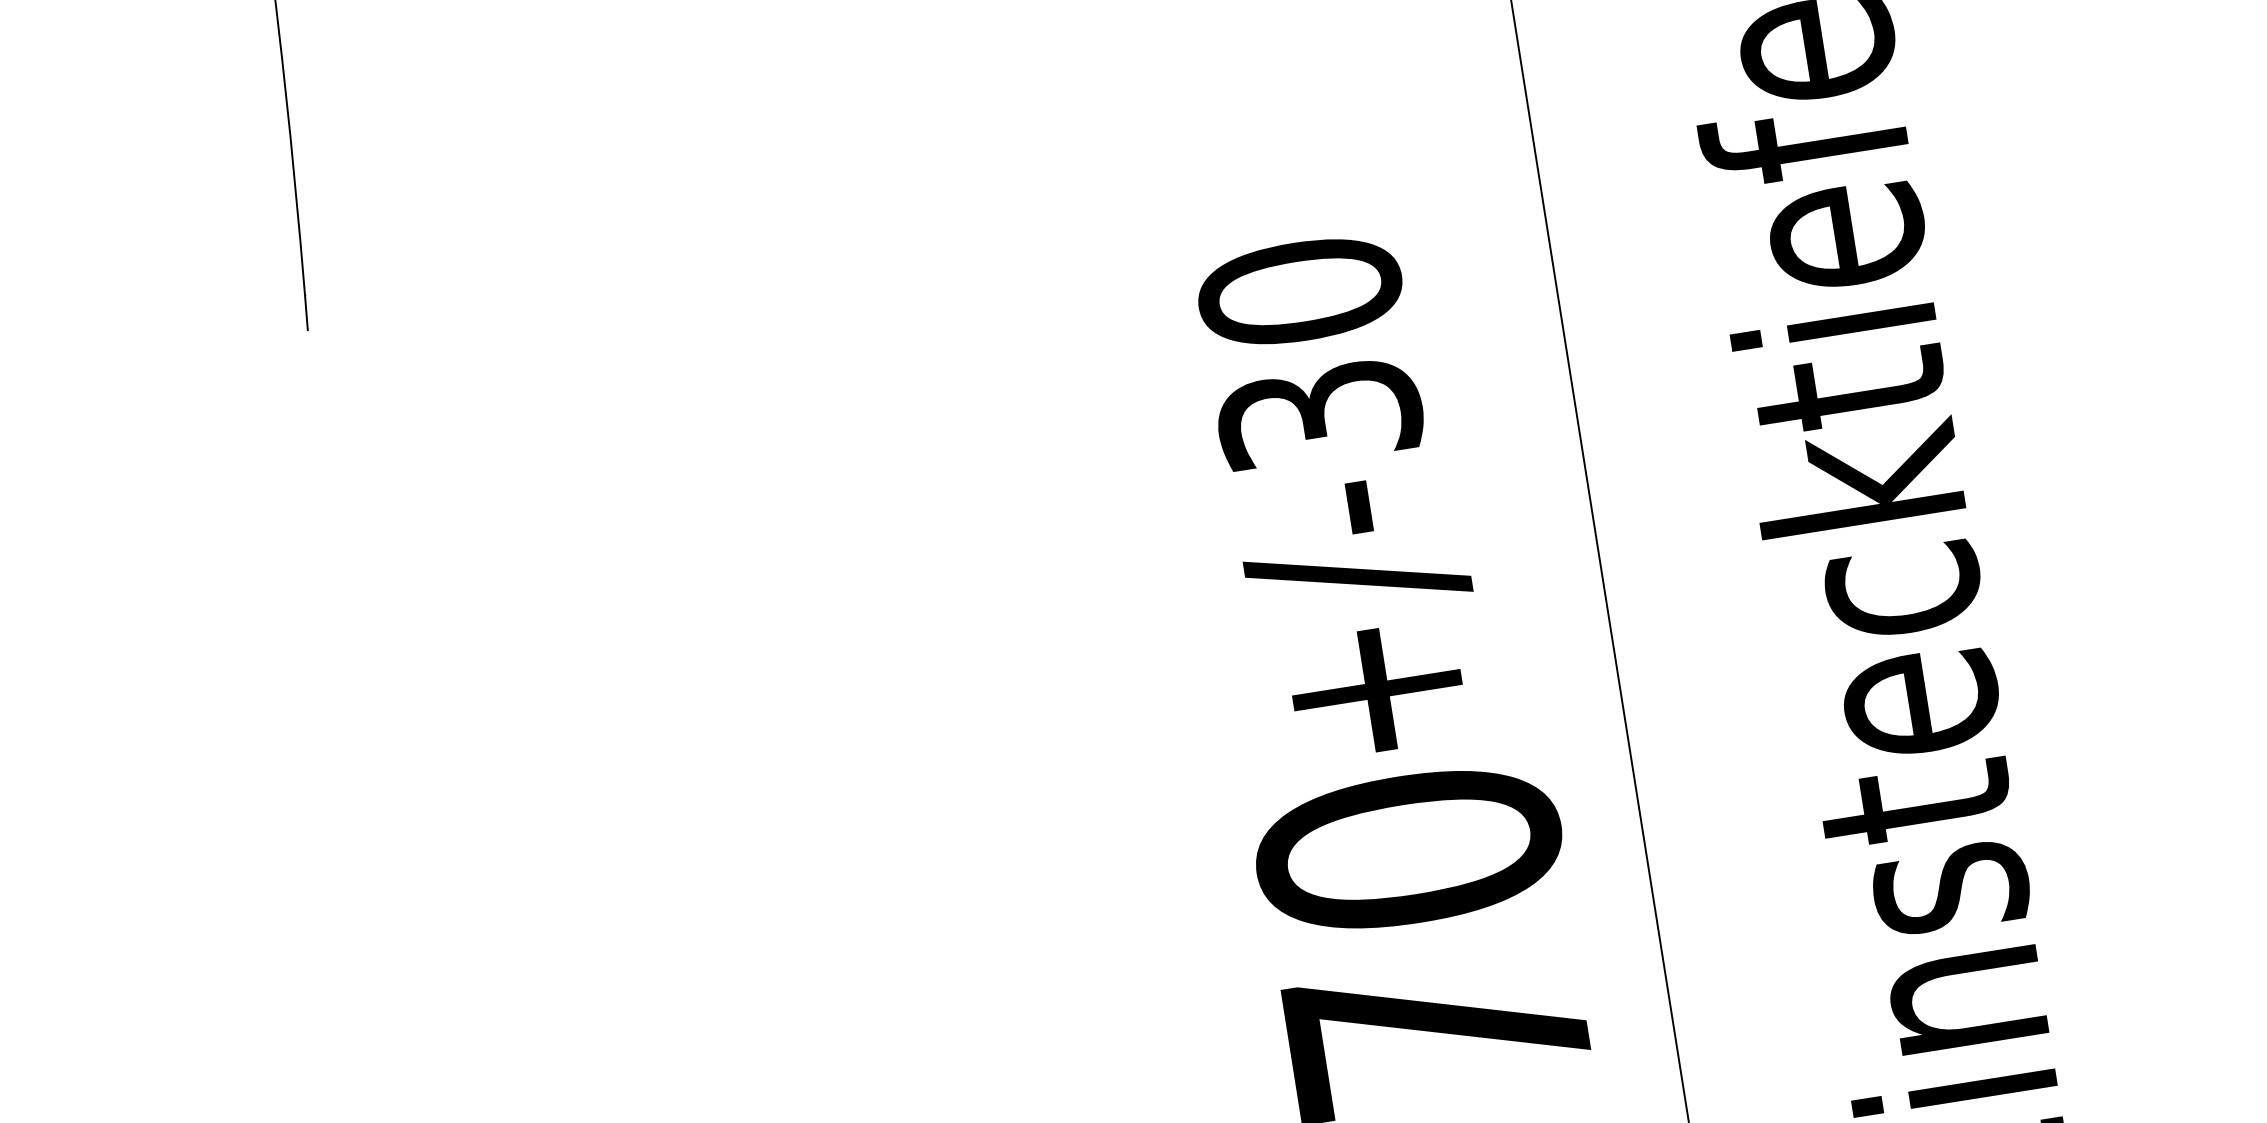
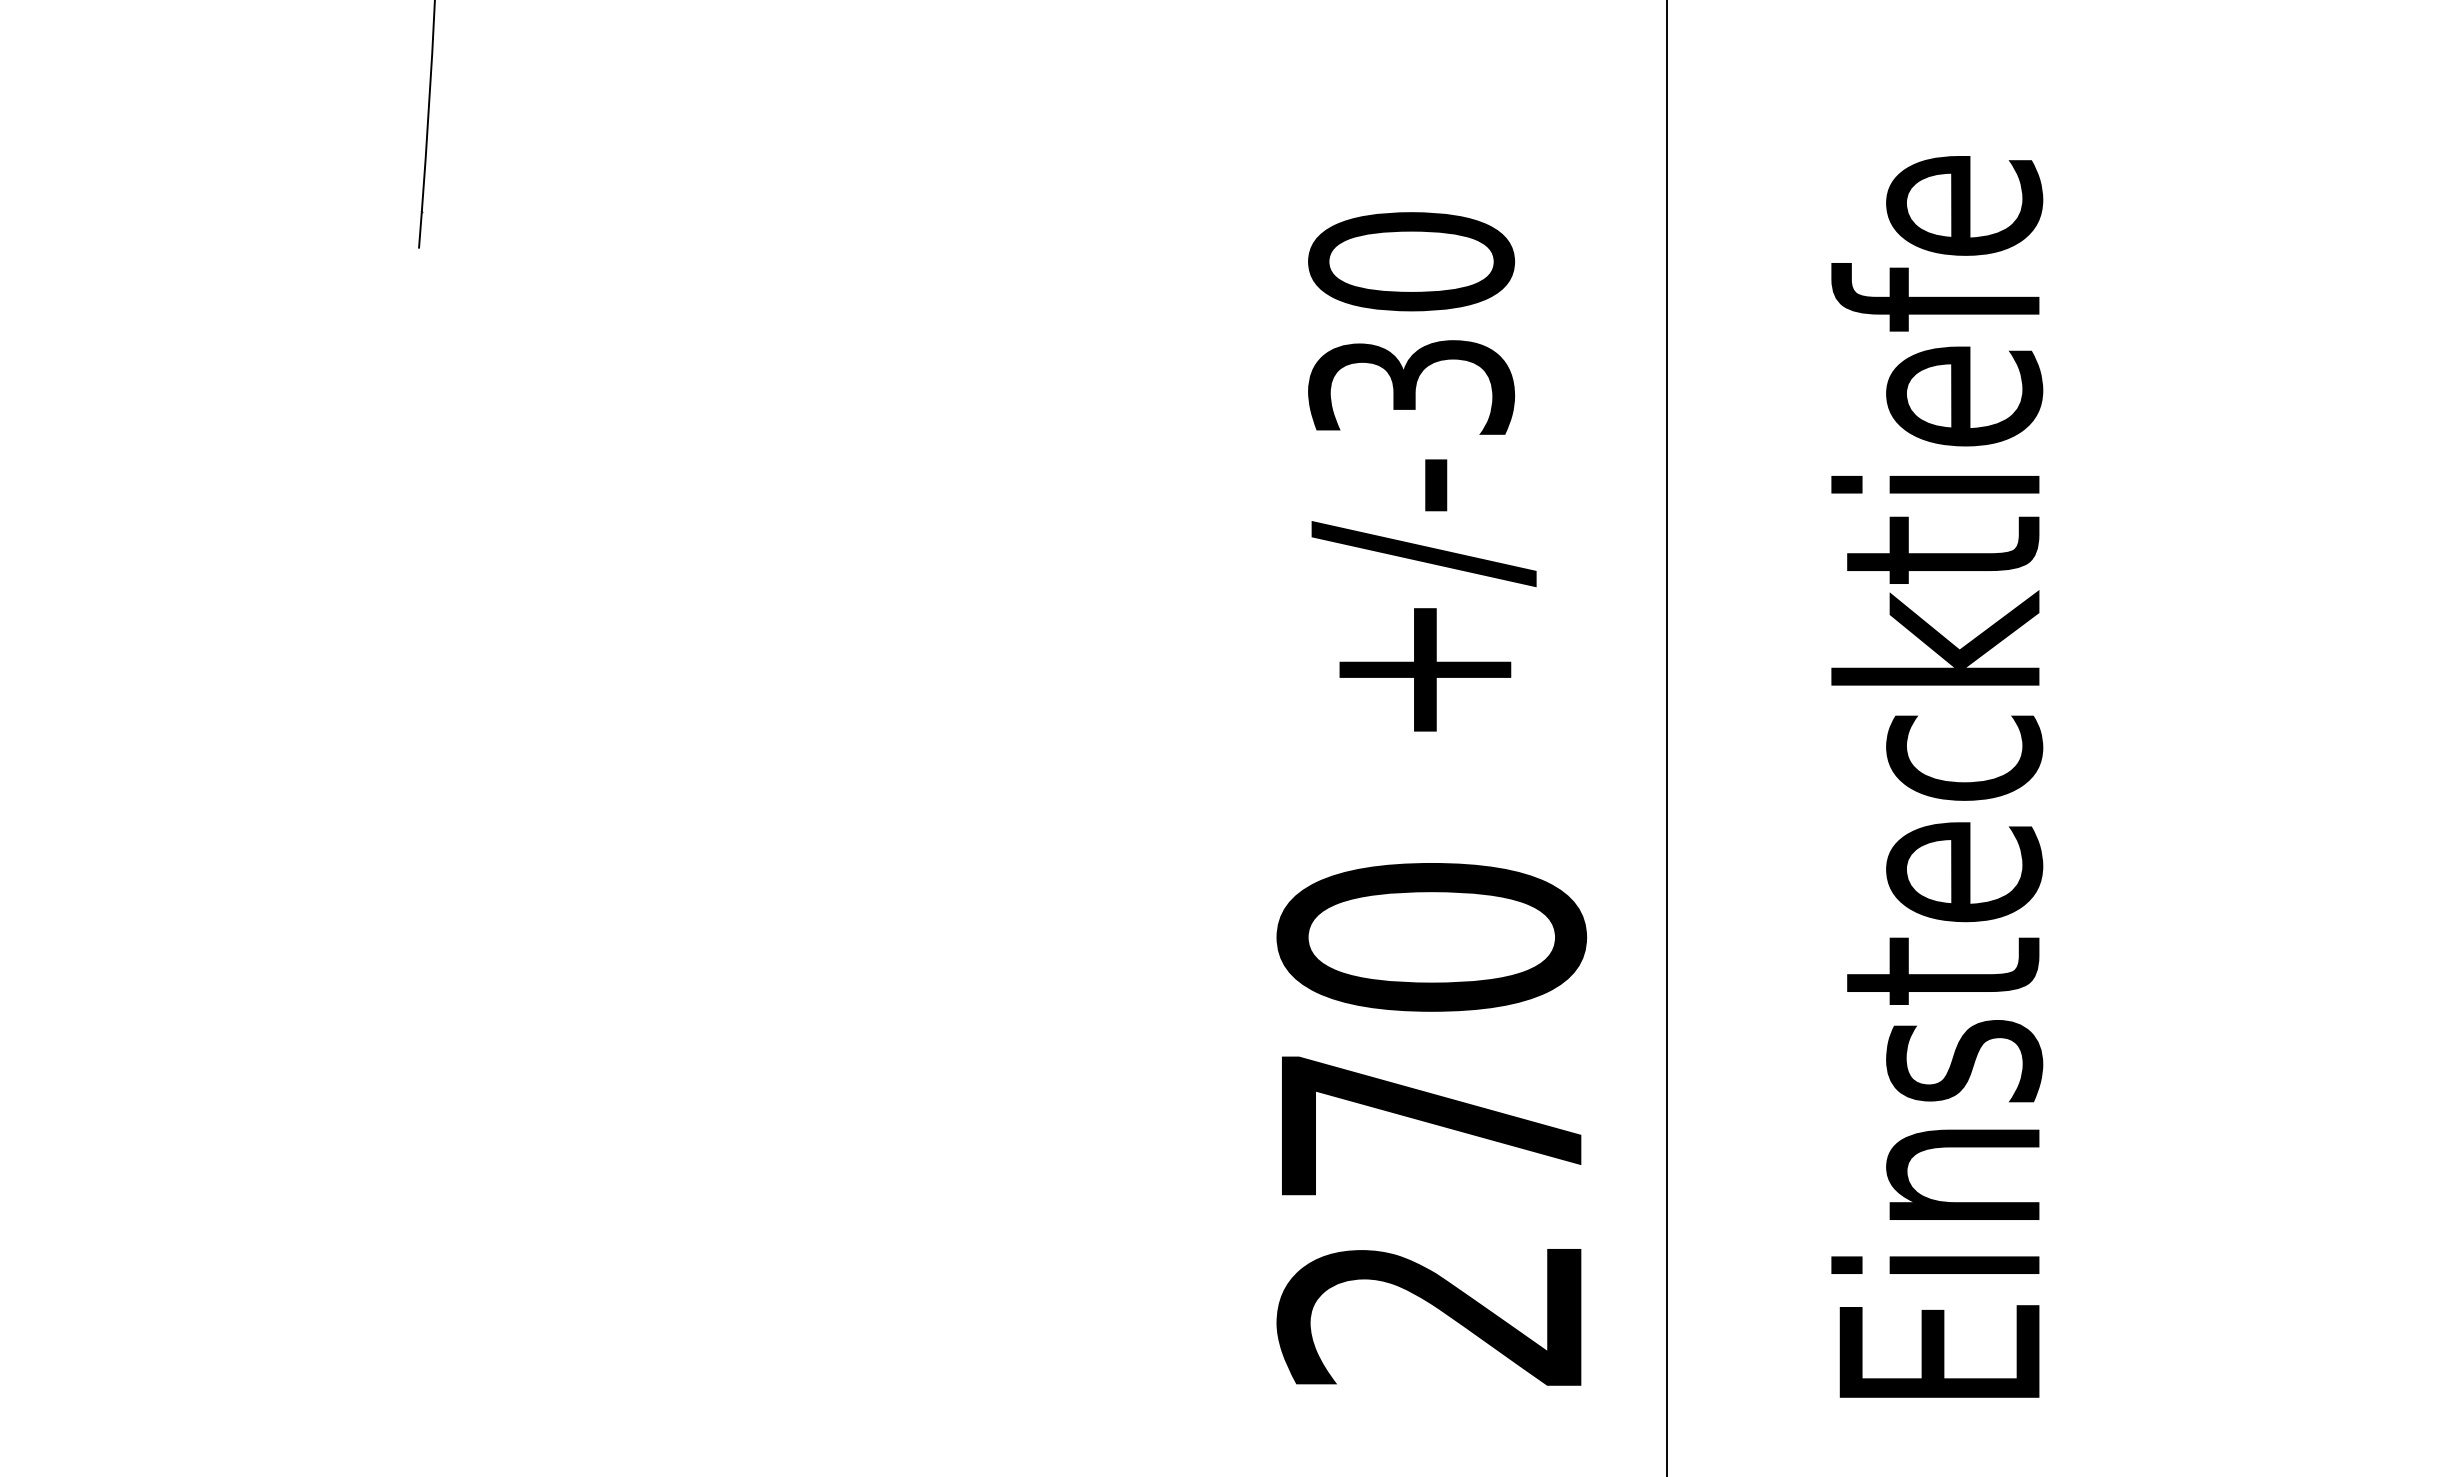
text: (1343, 495) -> (1422, 471), moved

